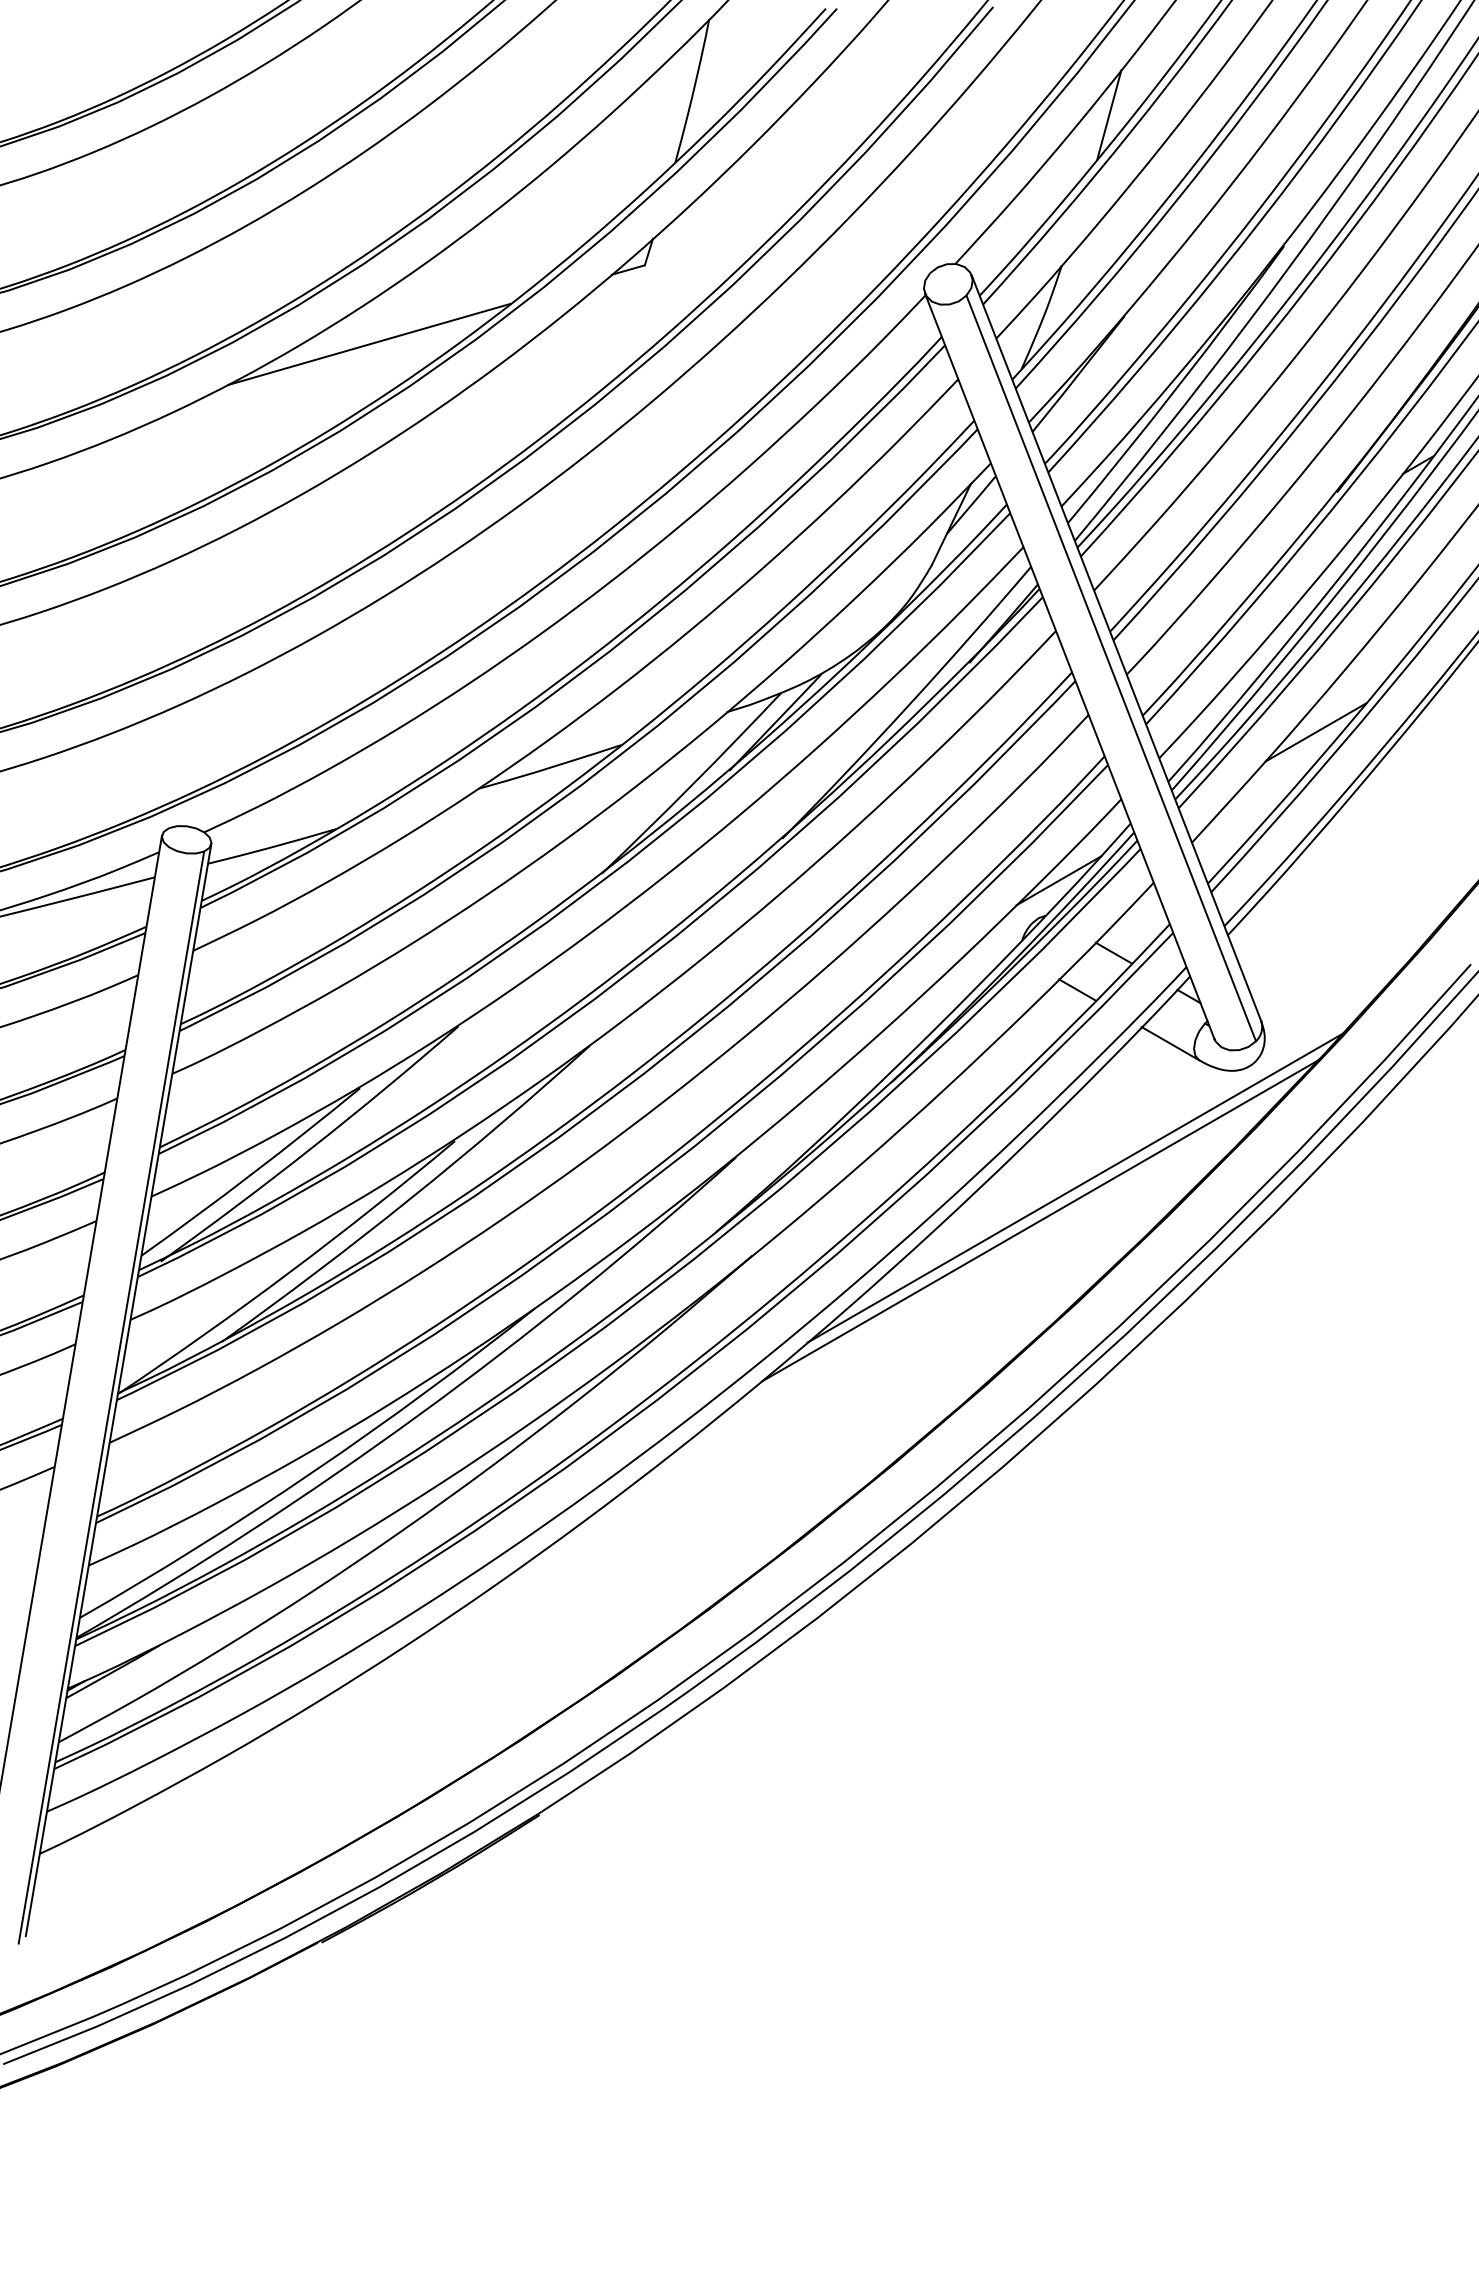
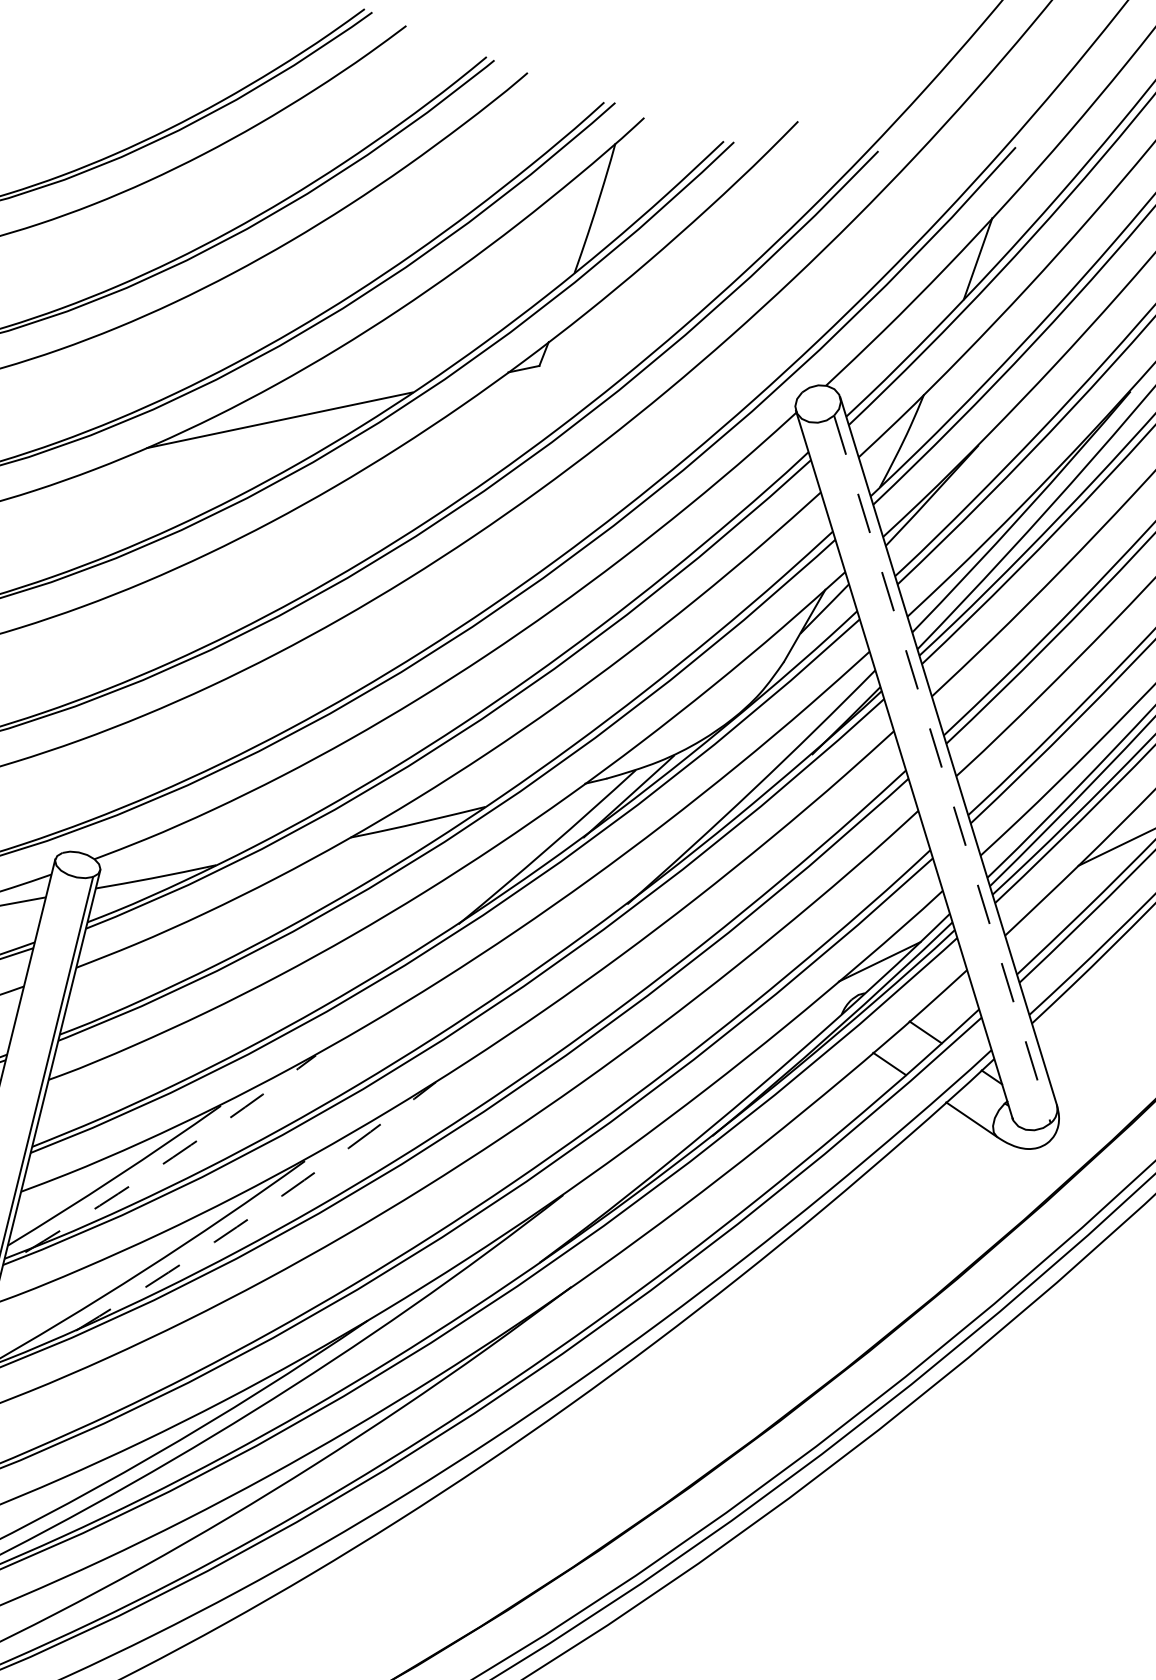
line: (1111, 668) -> (942, 769), solid -> dashed
arc: (312, 1147) -> (173, 1157), solid -> dashed
line: (1075, 1187) -> (874, 1245), removed
arc: (410, 1199) -> (259, 1211), solid -> dashed
line: (1040, 1220) -> (839, 1273), removed

